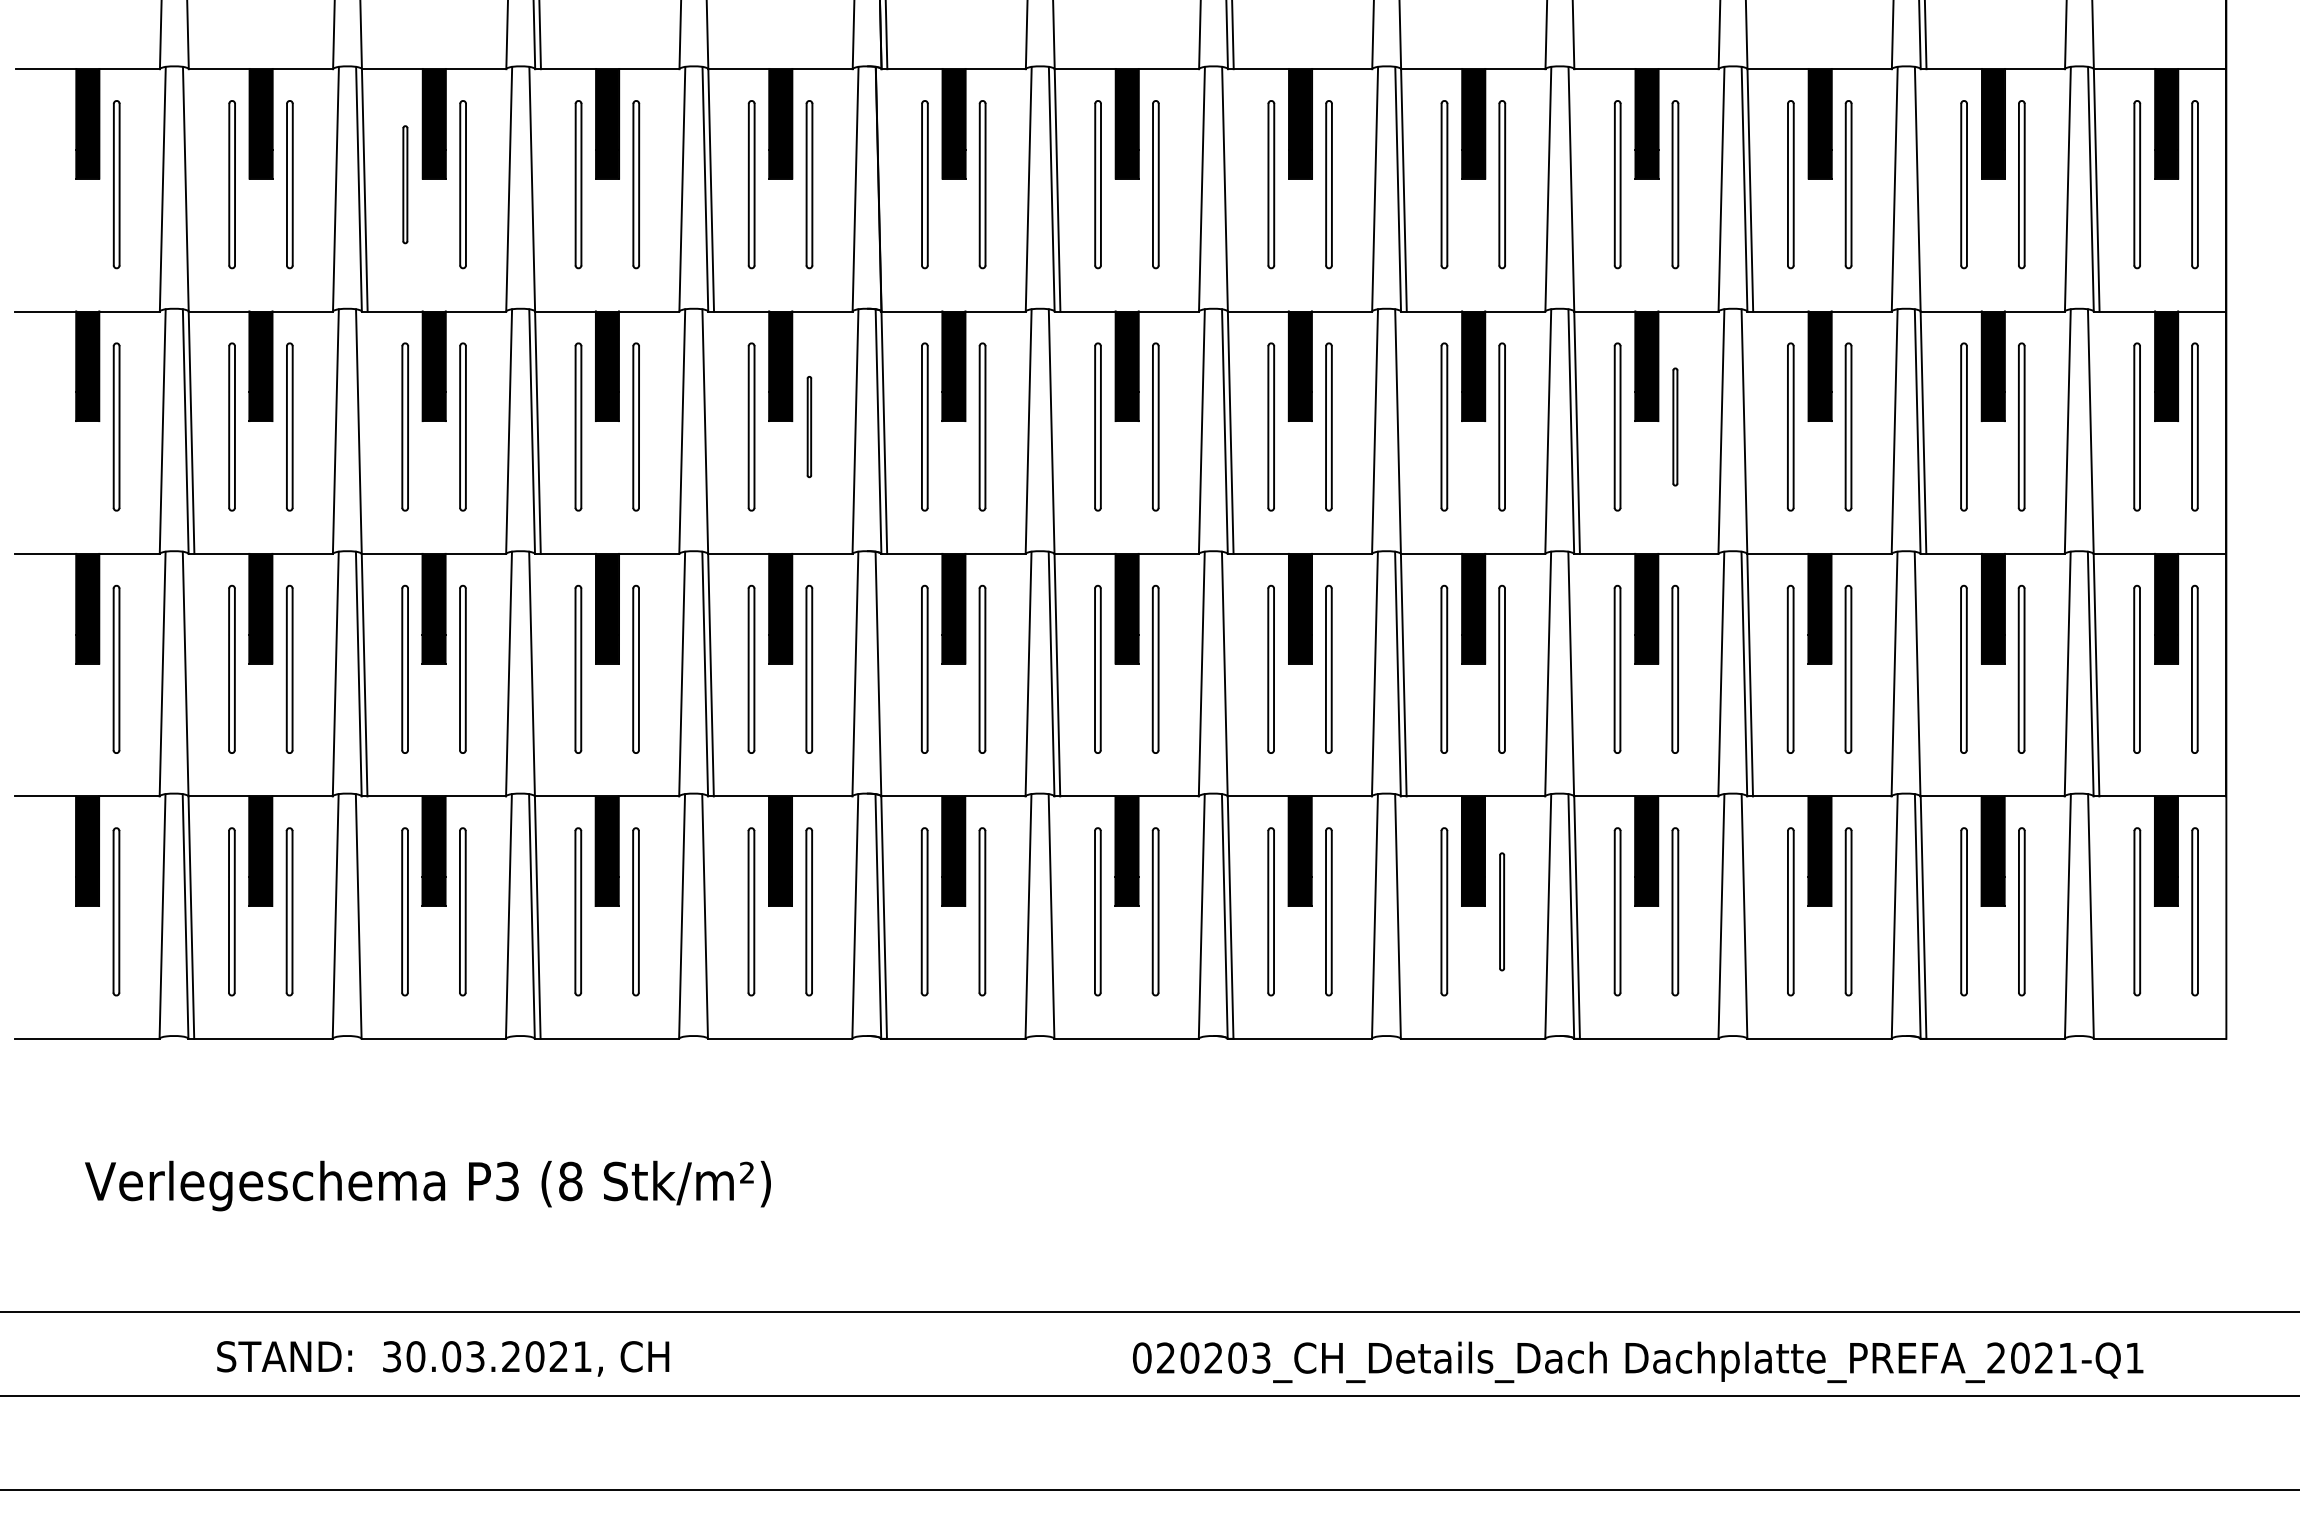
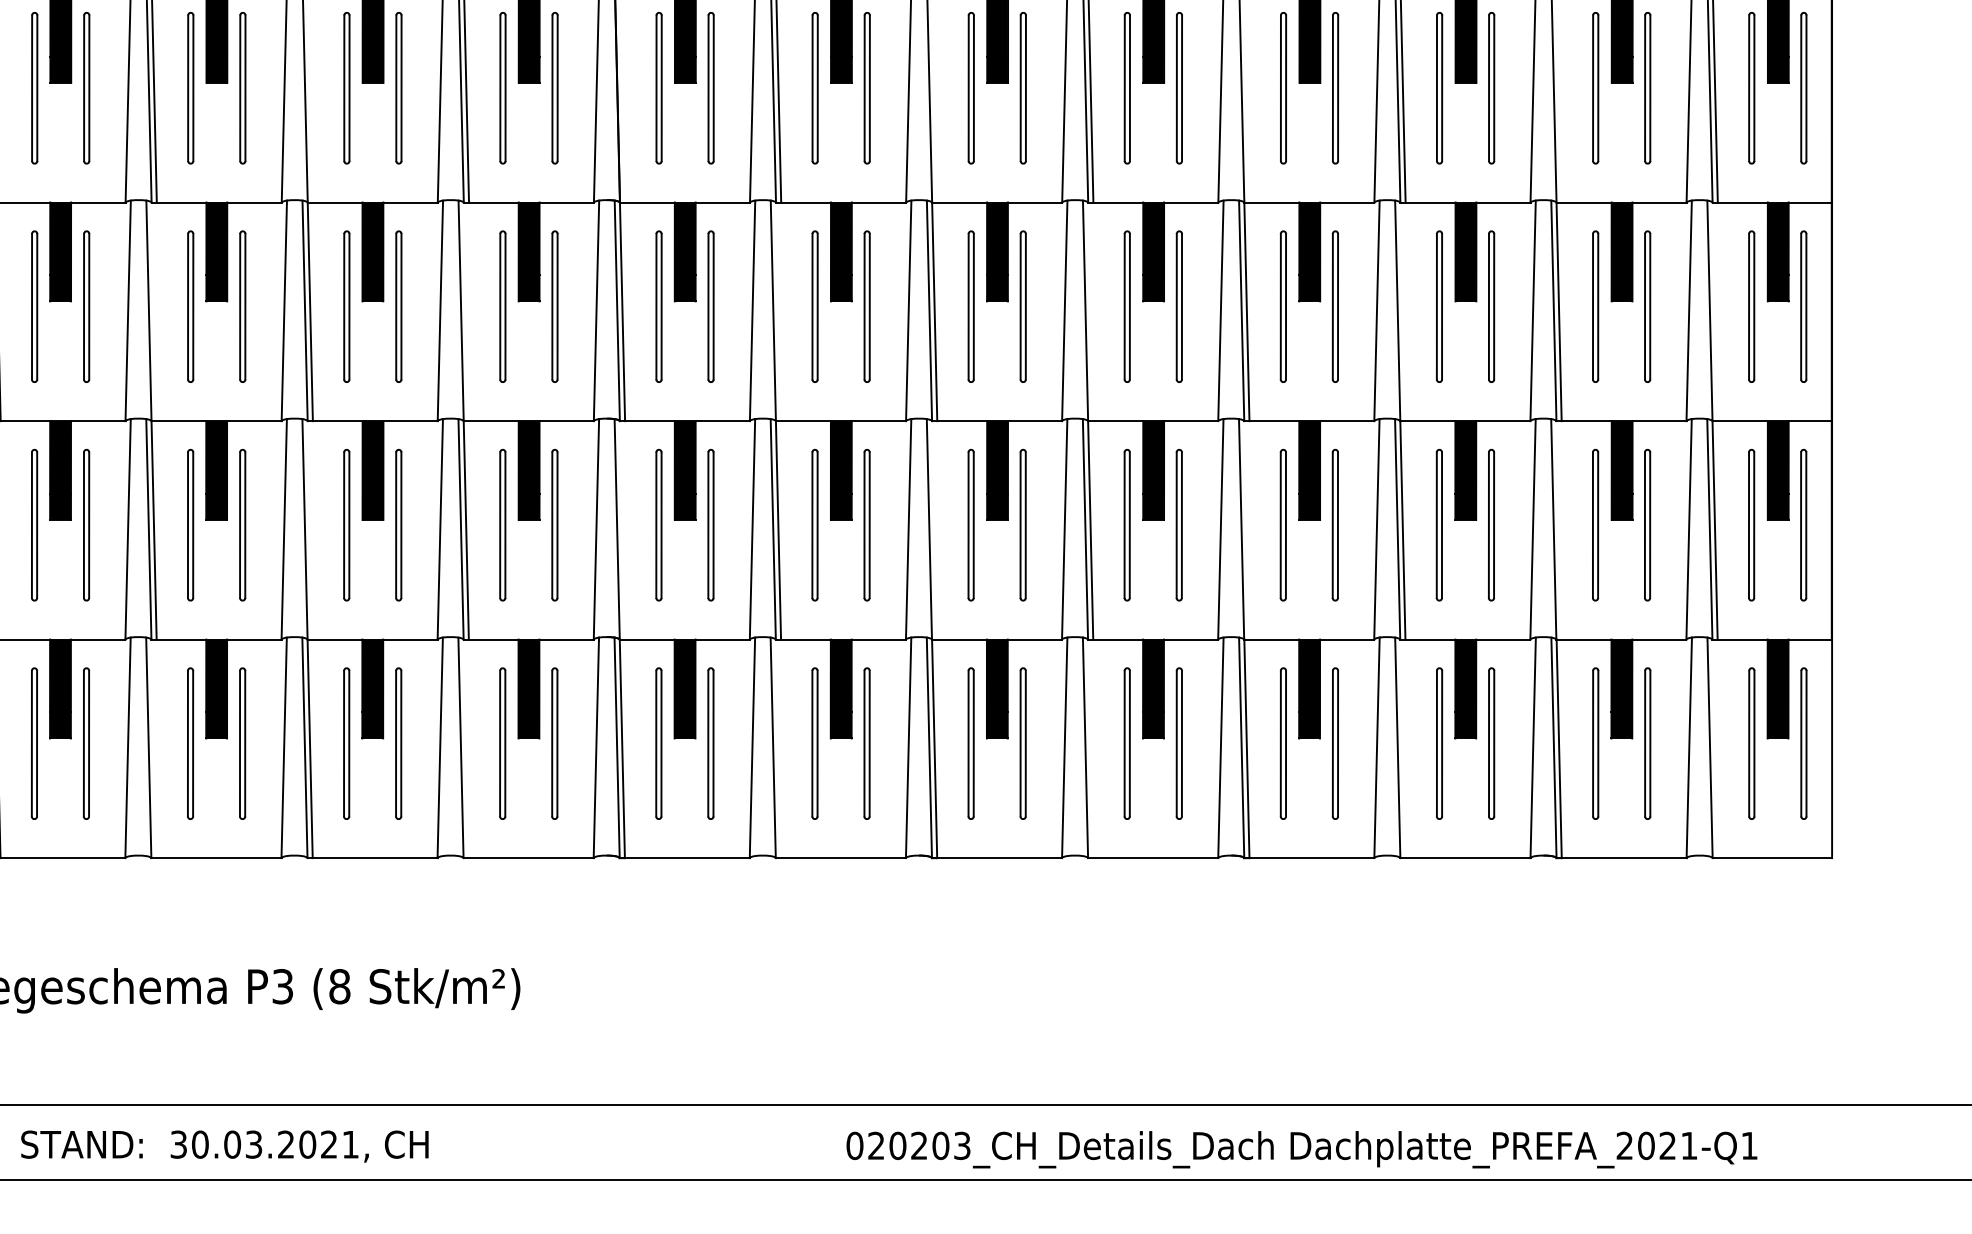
part: (405, 184) -> (190, 88), size x1.43
part: (809, 426) -> (555, 306), size x1.67
part: (1675, 426) -> (1335, 306), size x1.43
part: (1501, 911) -> (1178, 743), size x1.43

